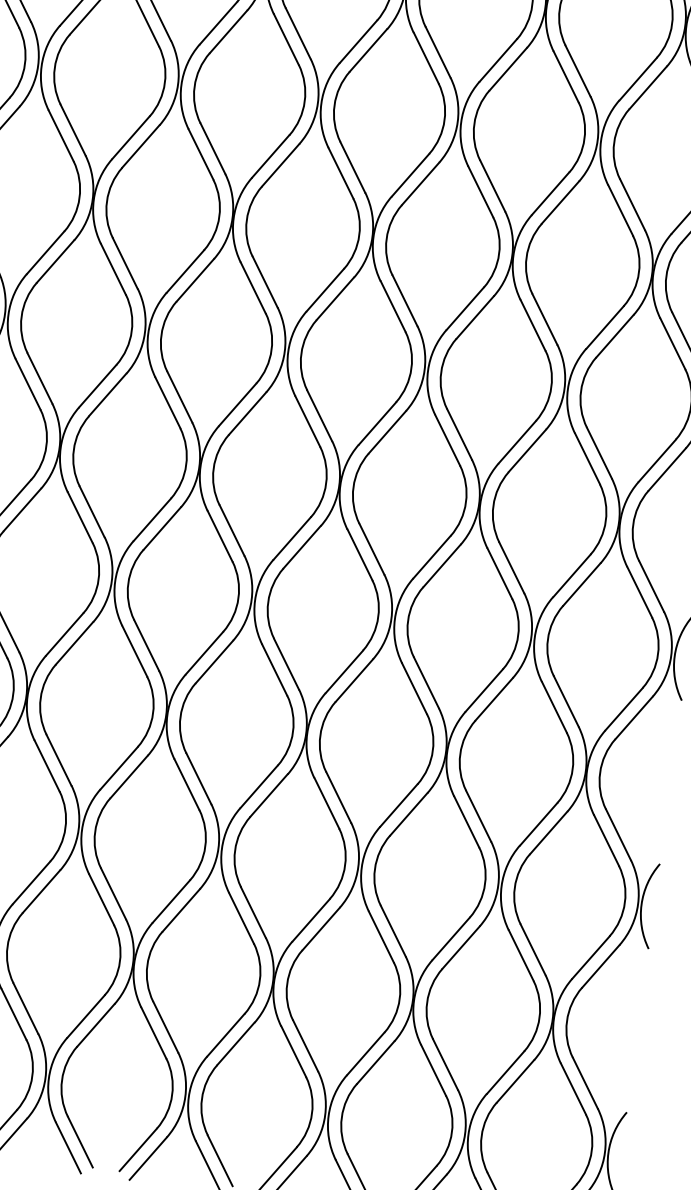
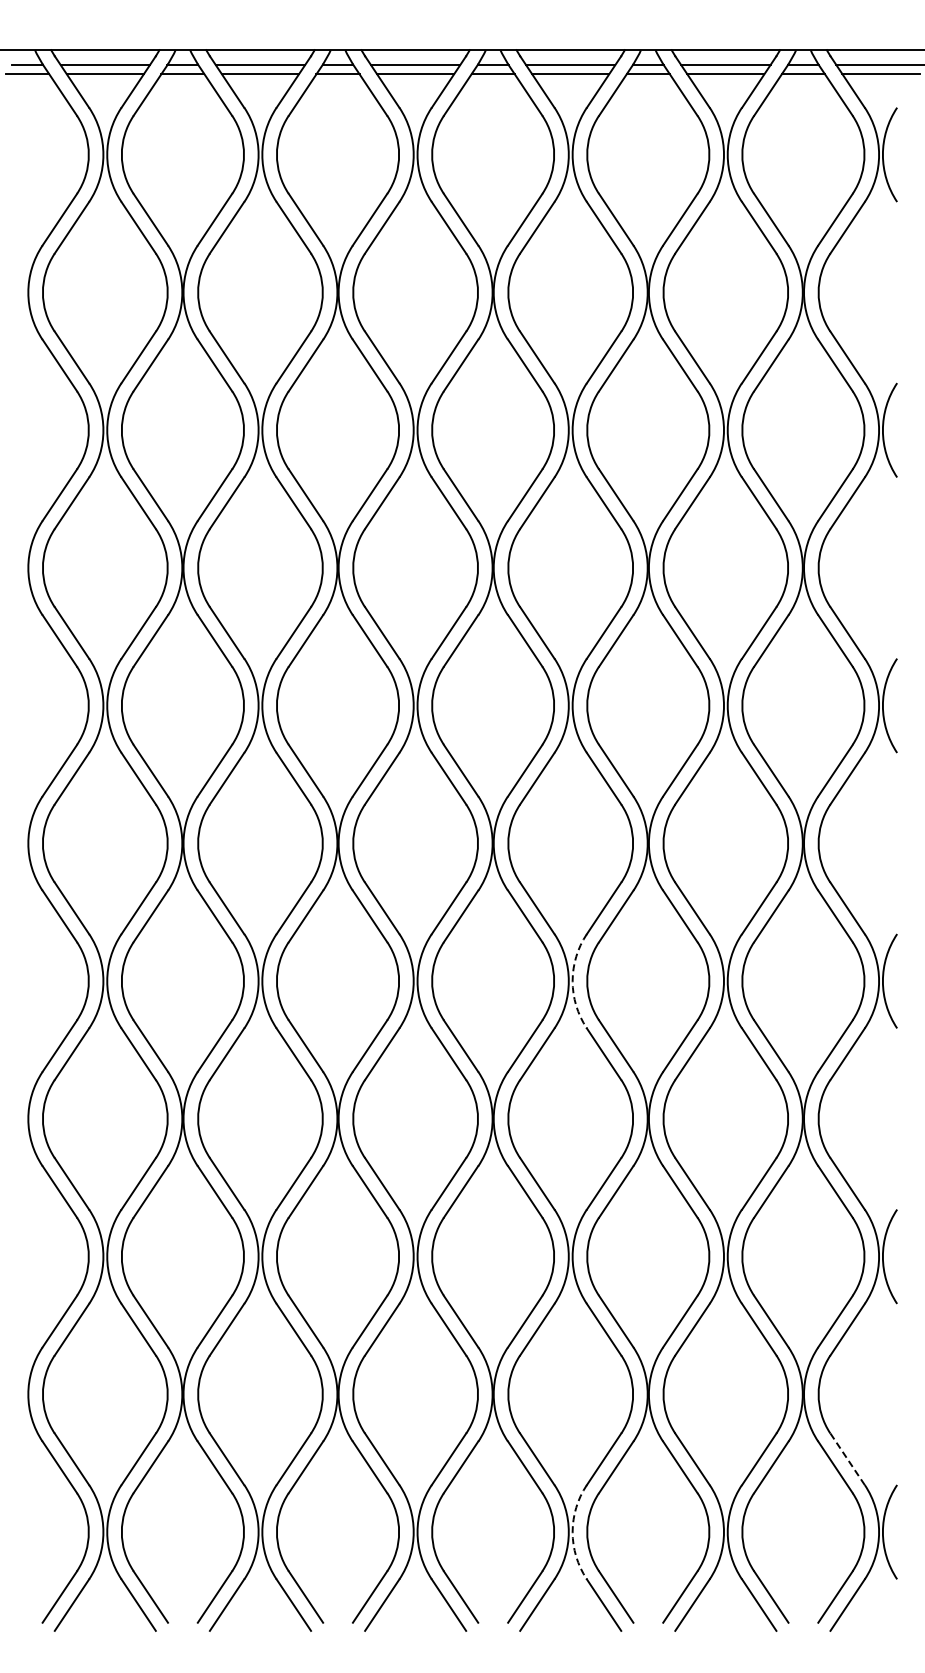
arc: (394, 619) -> (572, 981), solid -> dashed
line: (585, 1083) -> (847, 1459), solid -> dashed
arc: (328, 1116) -> (572, 1532), solid -> dashed

